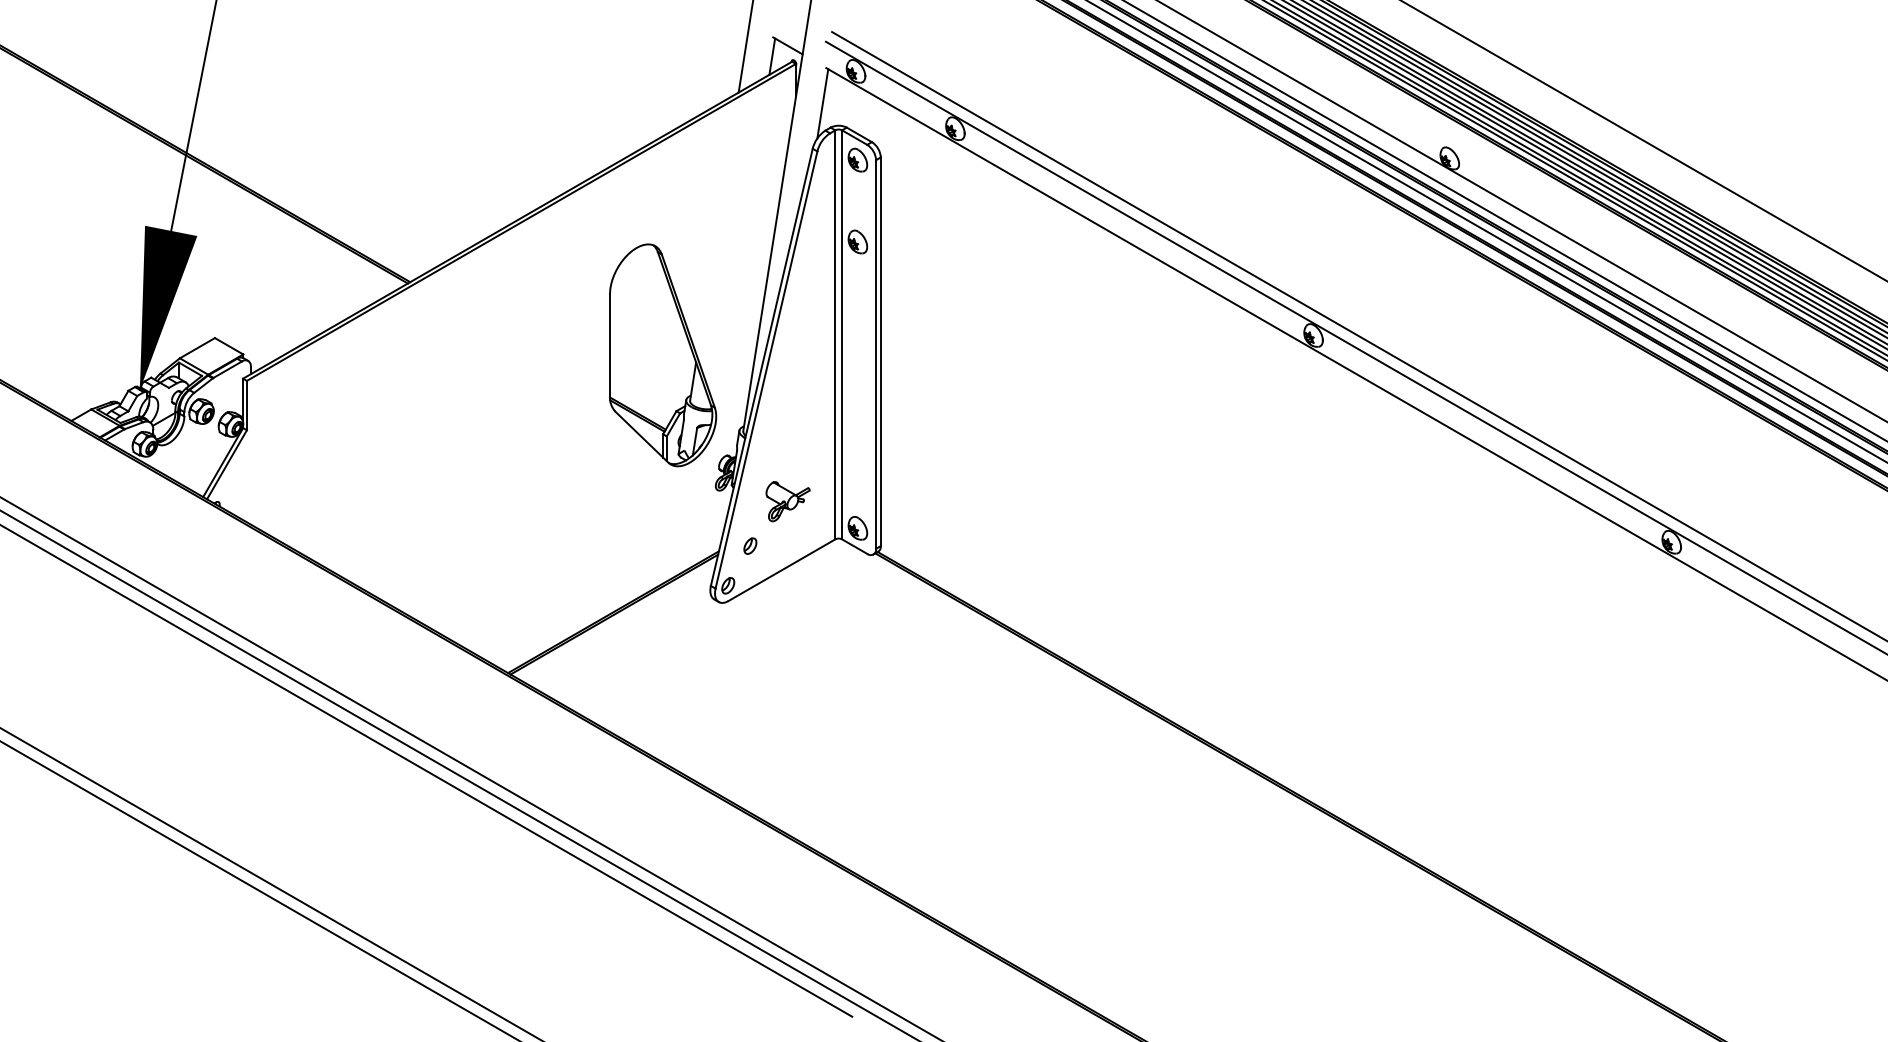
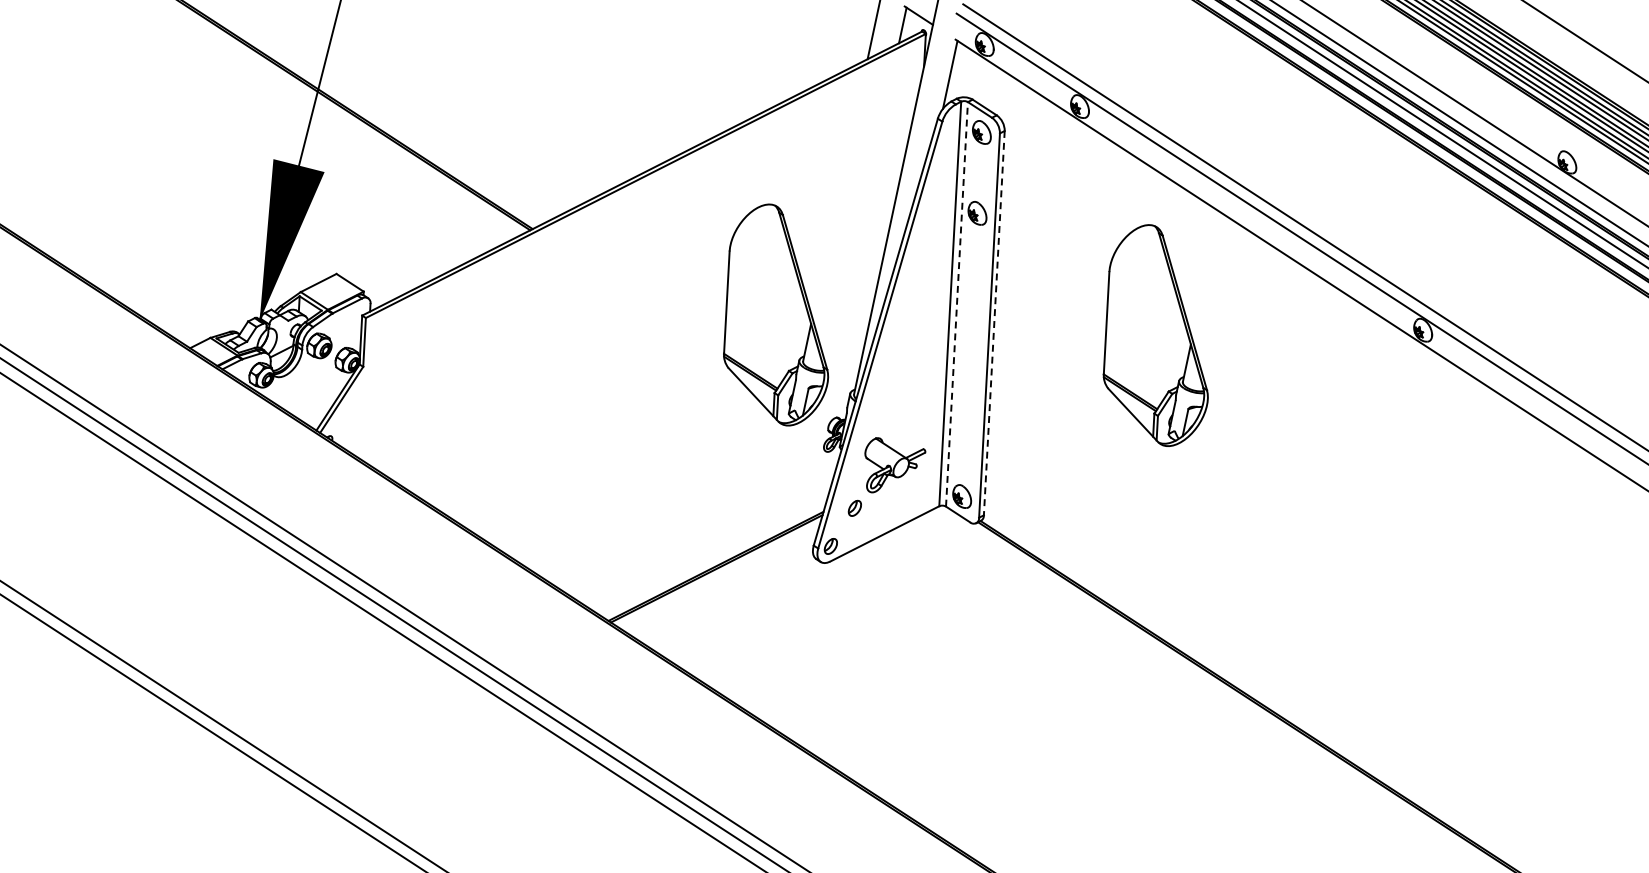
line: (842, 334) -> (957, 304), solid -> dashed
line: (880, 352) -> (993, 323), solid -> dashed
part: (1047, 355) -> (1158, 335), added
part: (787, 501) -> (894, 466), size x1.4

